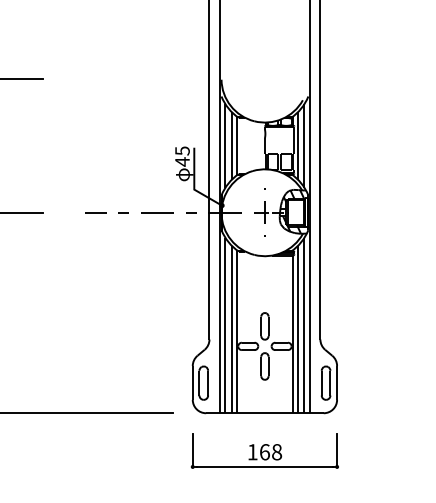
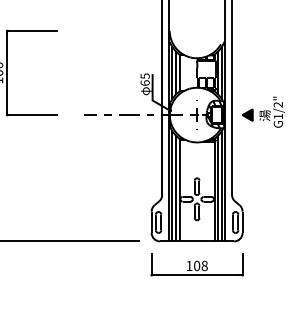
text: (181, 162) -> (144, 83), 45 -> 65
part: (370, 207) -> (263, 111), added
text: (265, 451) -> (197, 265), 168 -> 108

